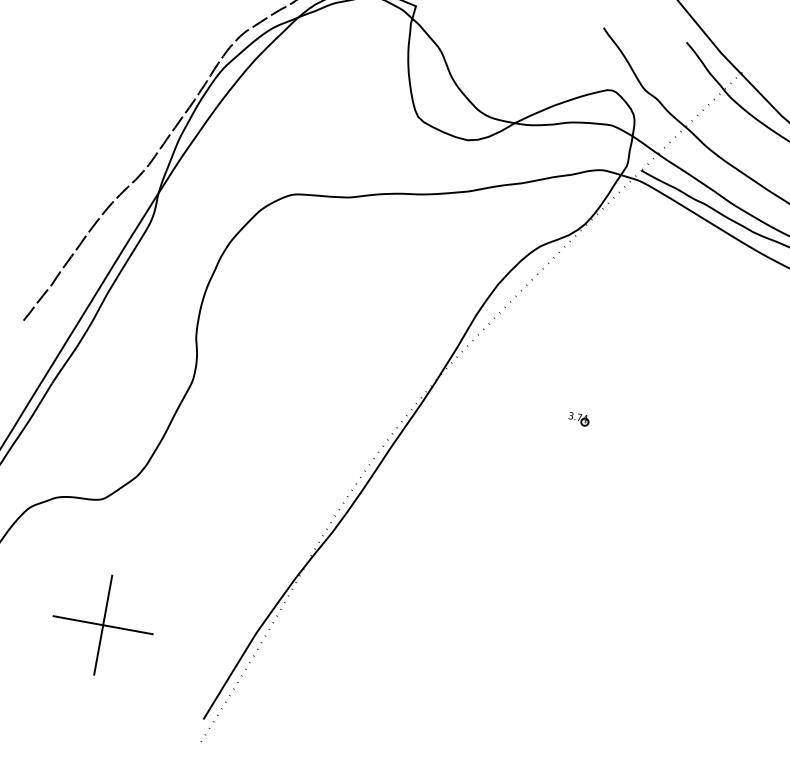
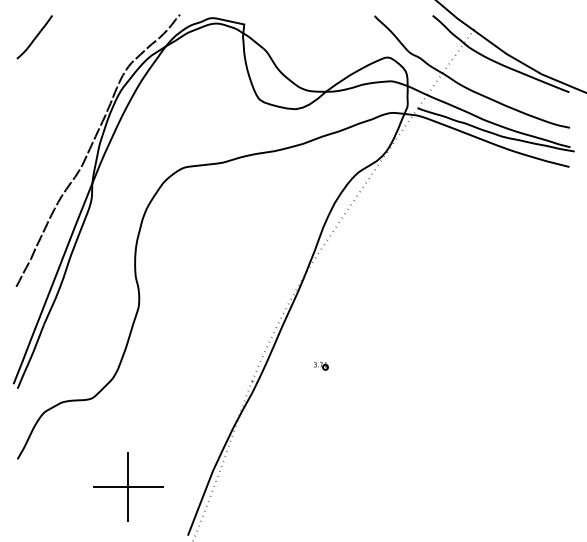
part: (579, 419) -> (321, 366), moved
part: (103, 624) -> (128, 486), moved

